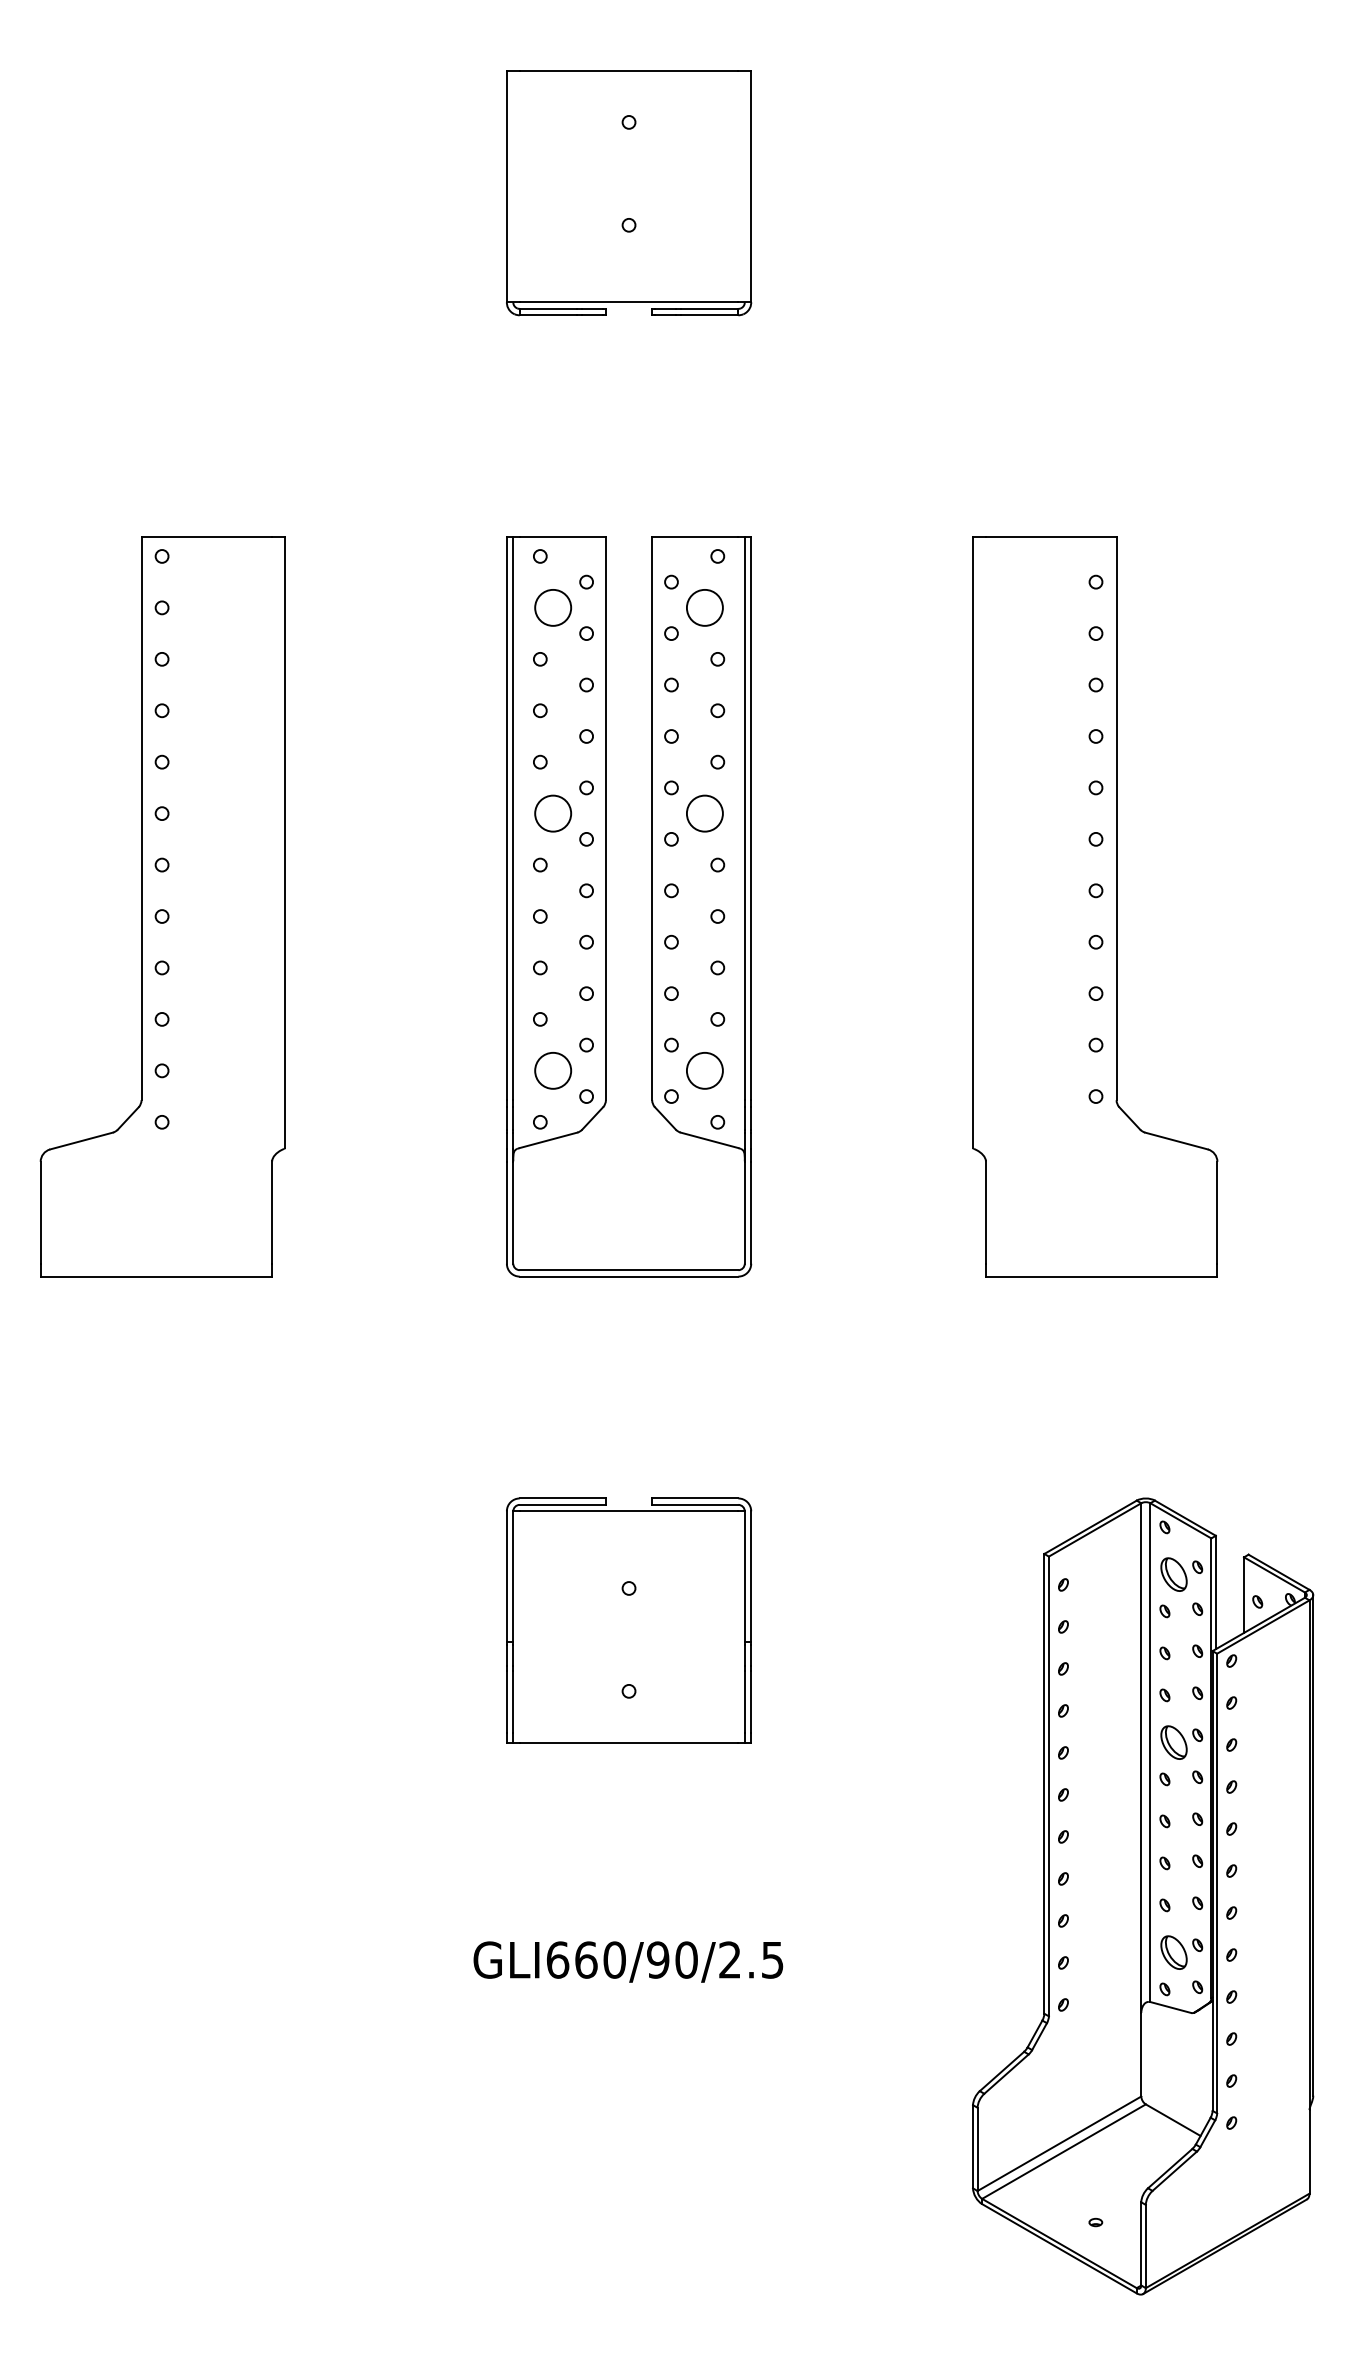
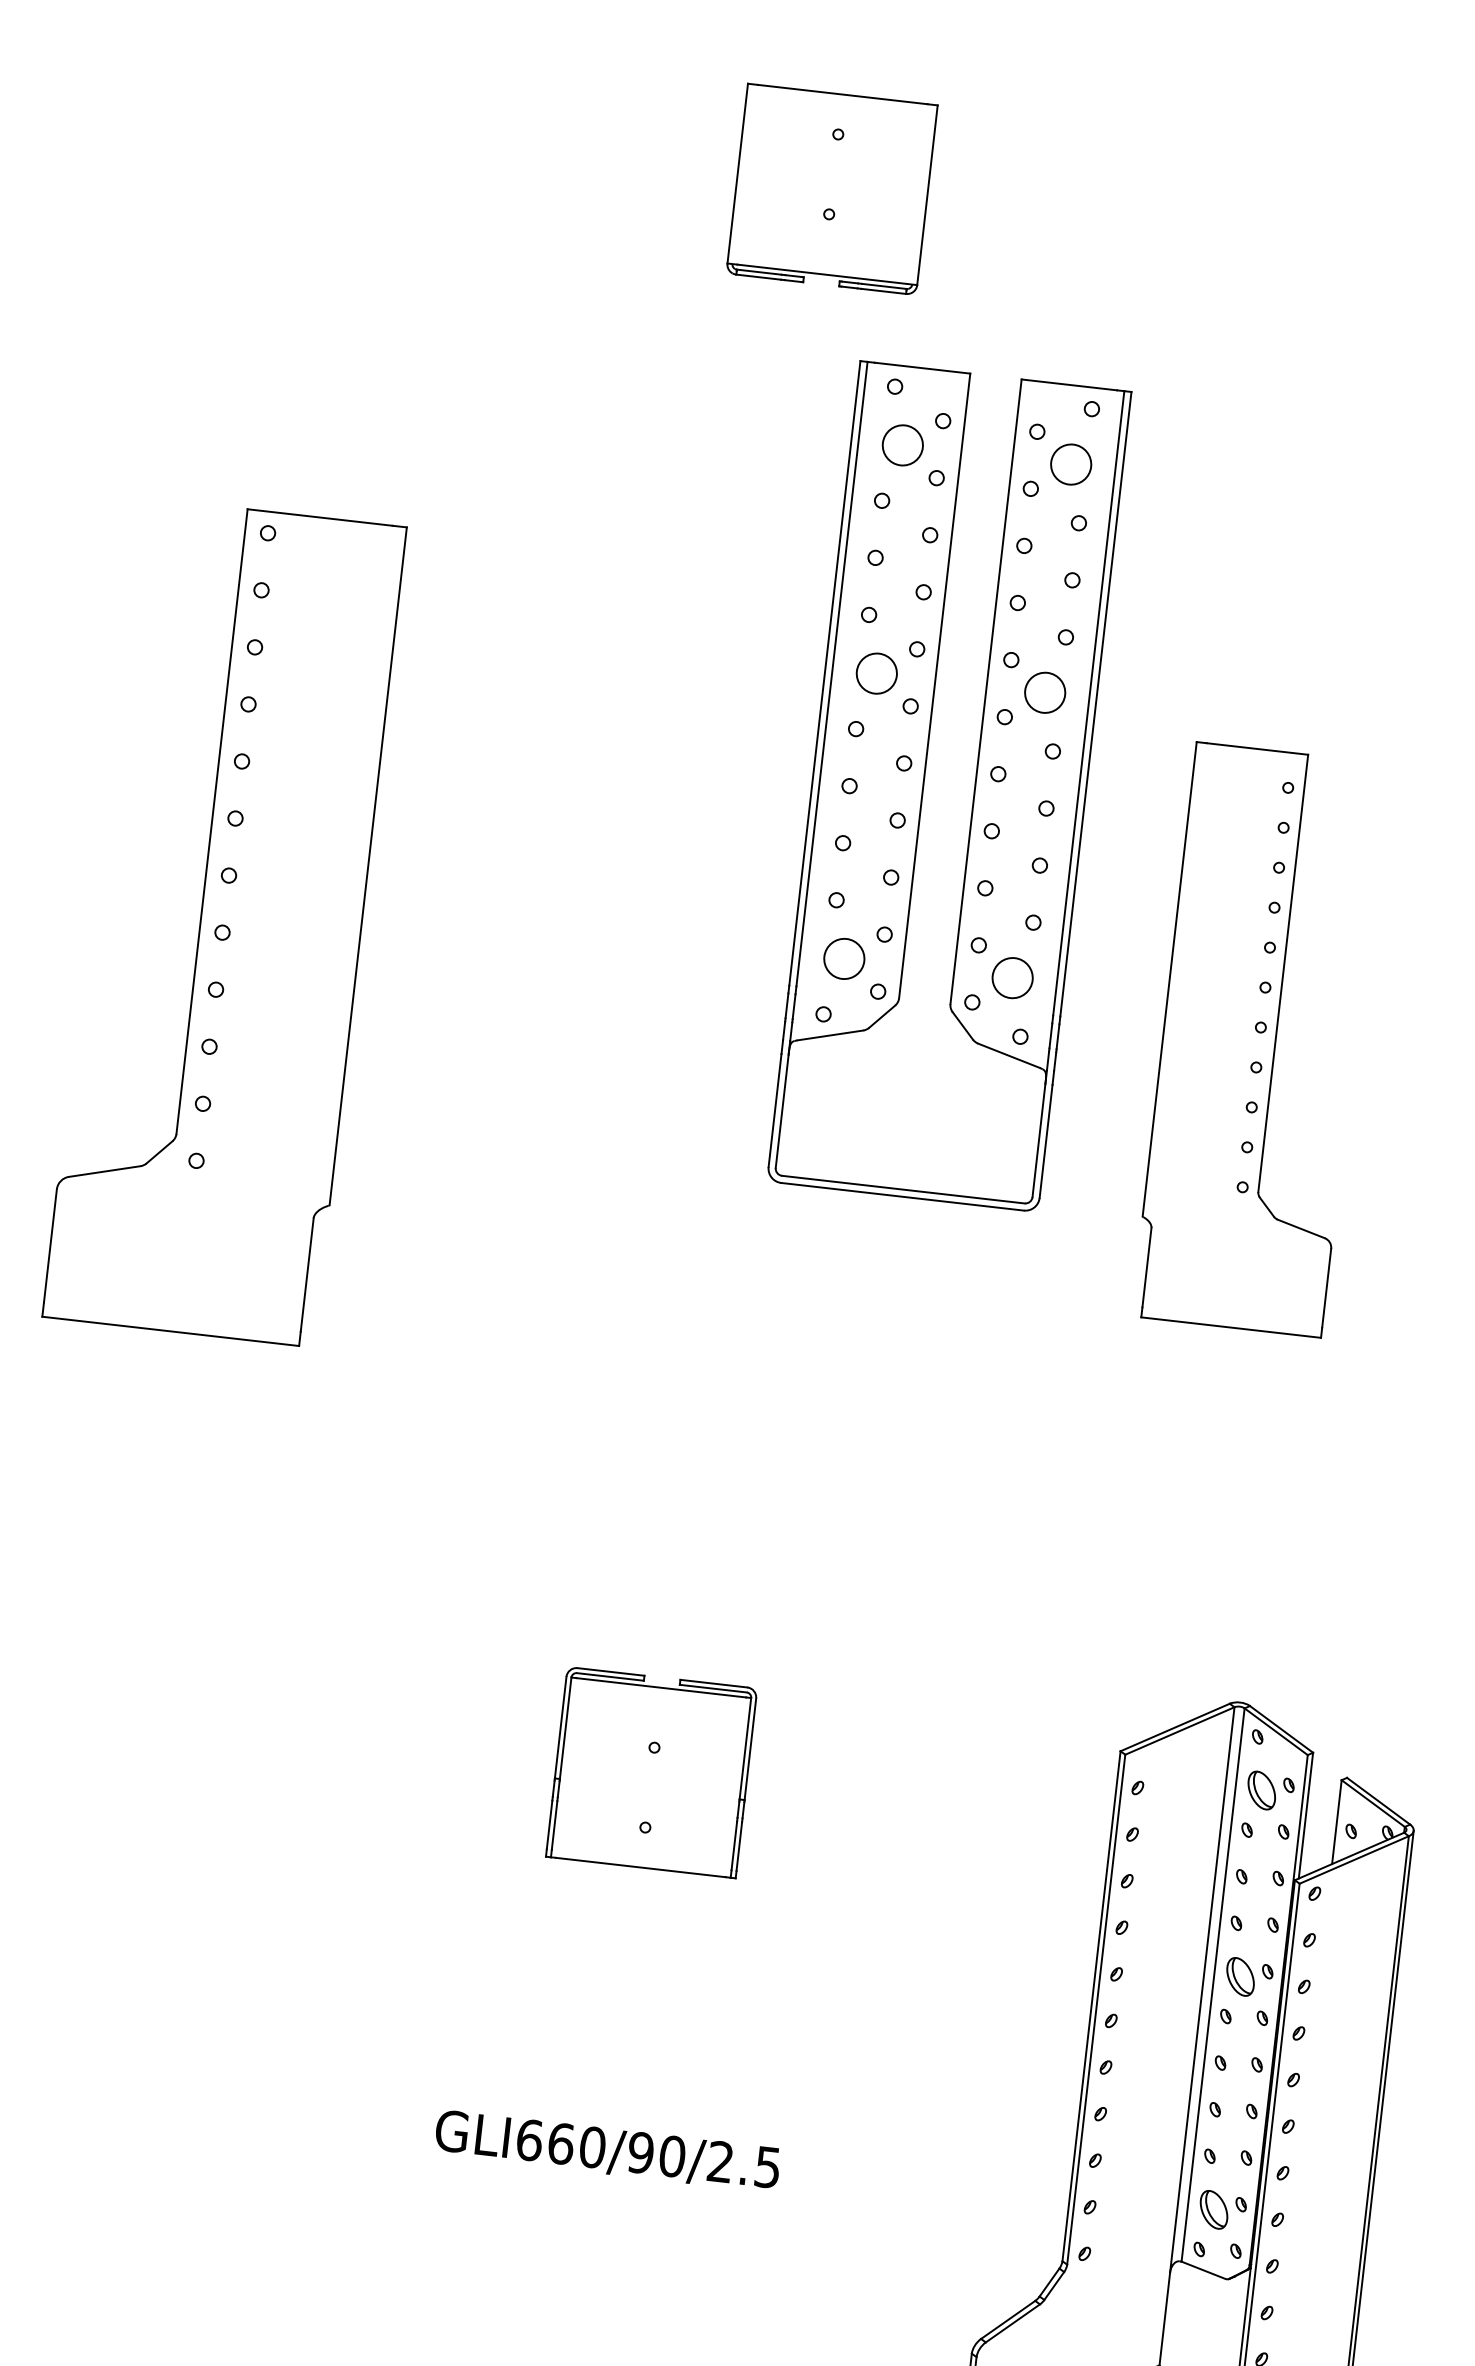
part: (629, 193) -> (832, 189), size x0.7
part: (651, 906) -> (974, 789), moved
part: (1095, 906) -> (1259, 1039), size x0.7
part: (629, 1620) -> (652, 1772), size x0.7

